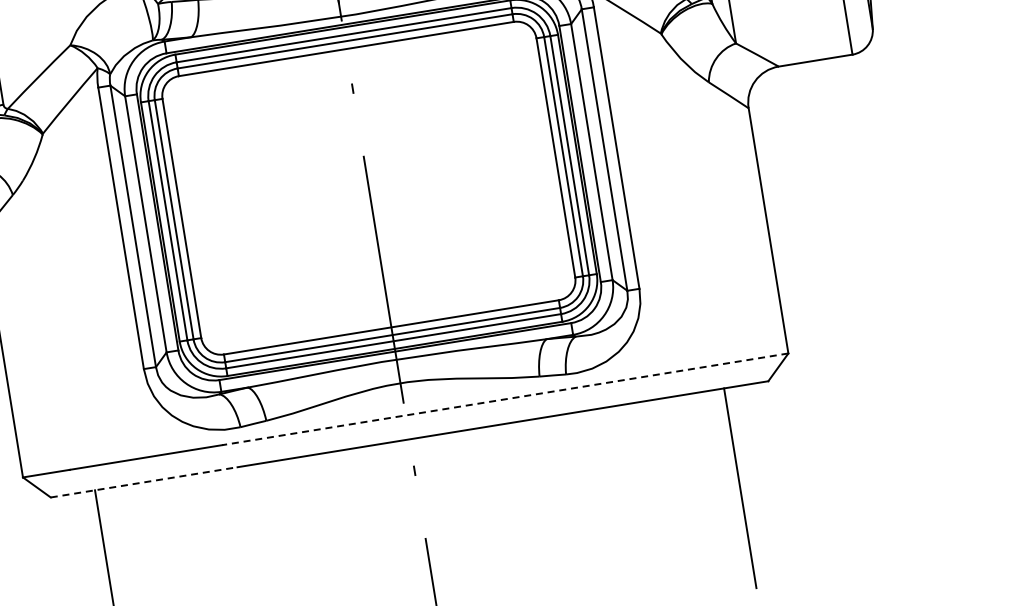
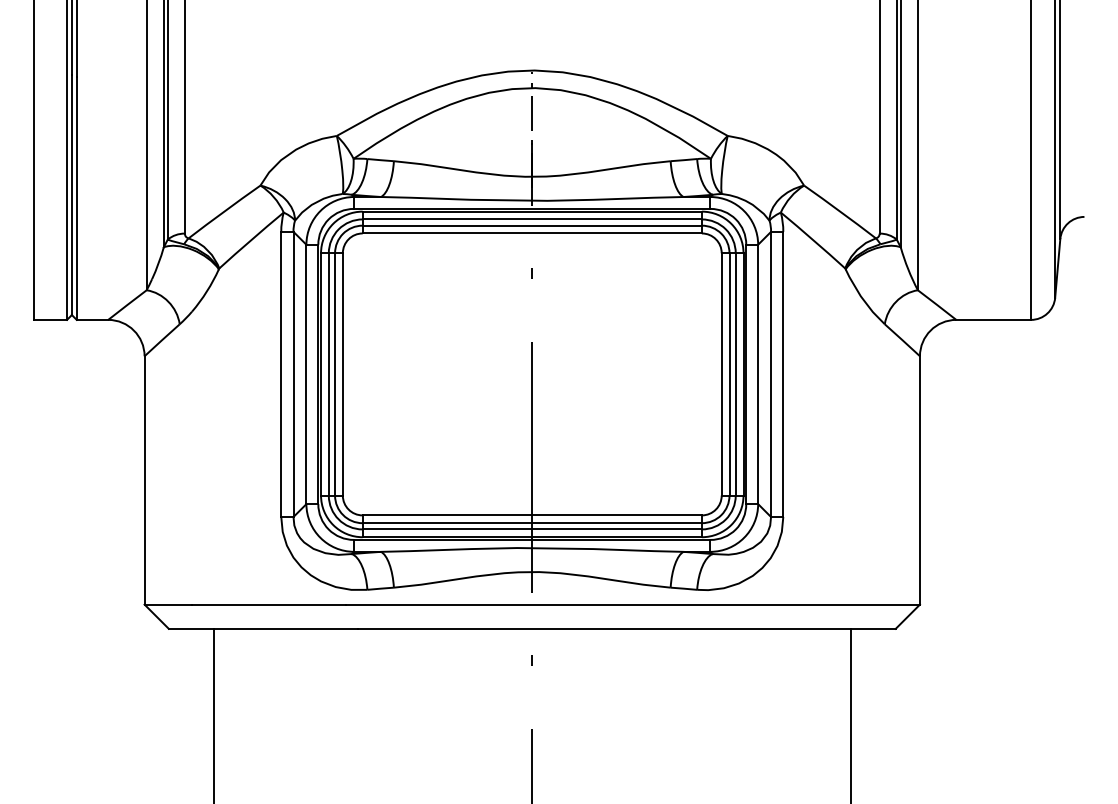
line: (505, 399) -> (633, 604), dashed -> solid
line: (144, 481) -> (263, 628), dashed -> solid

